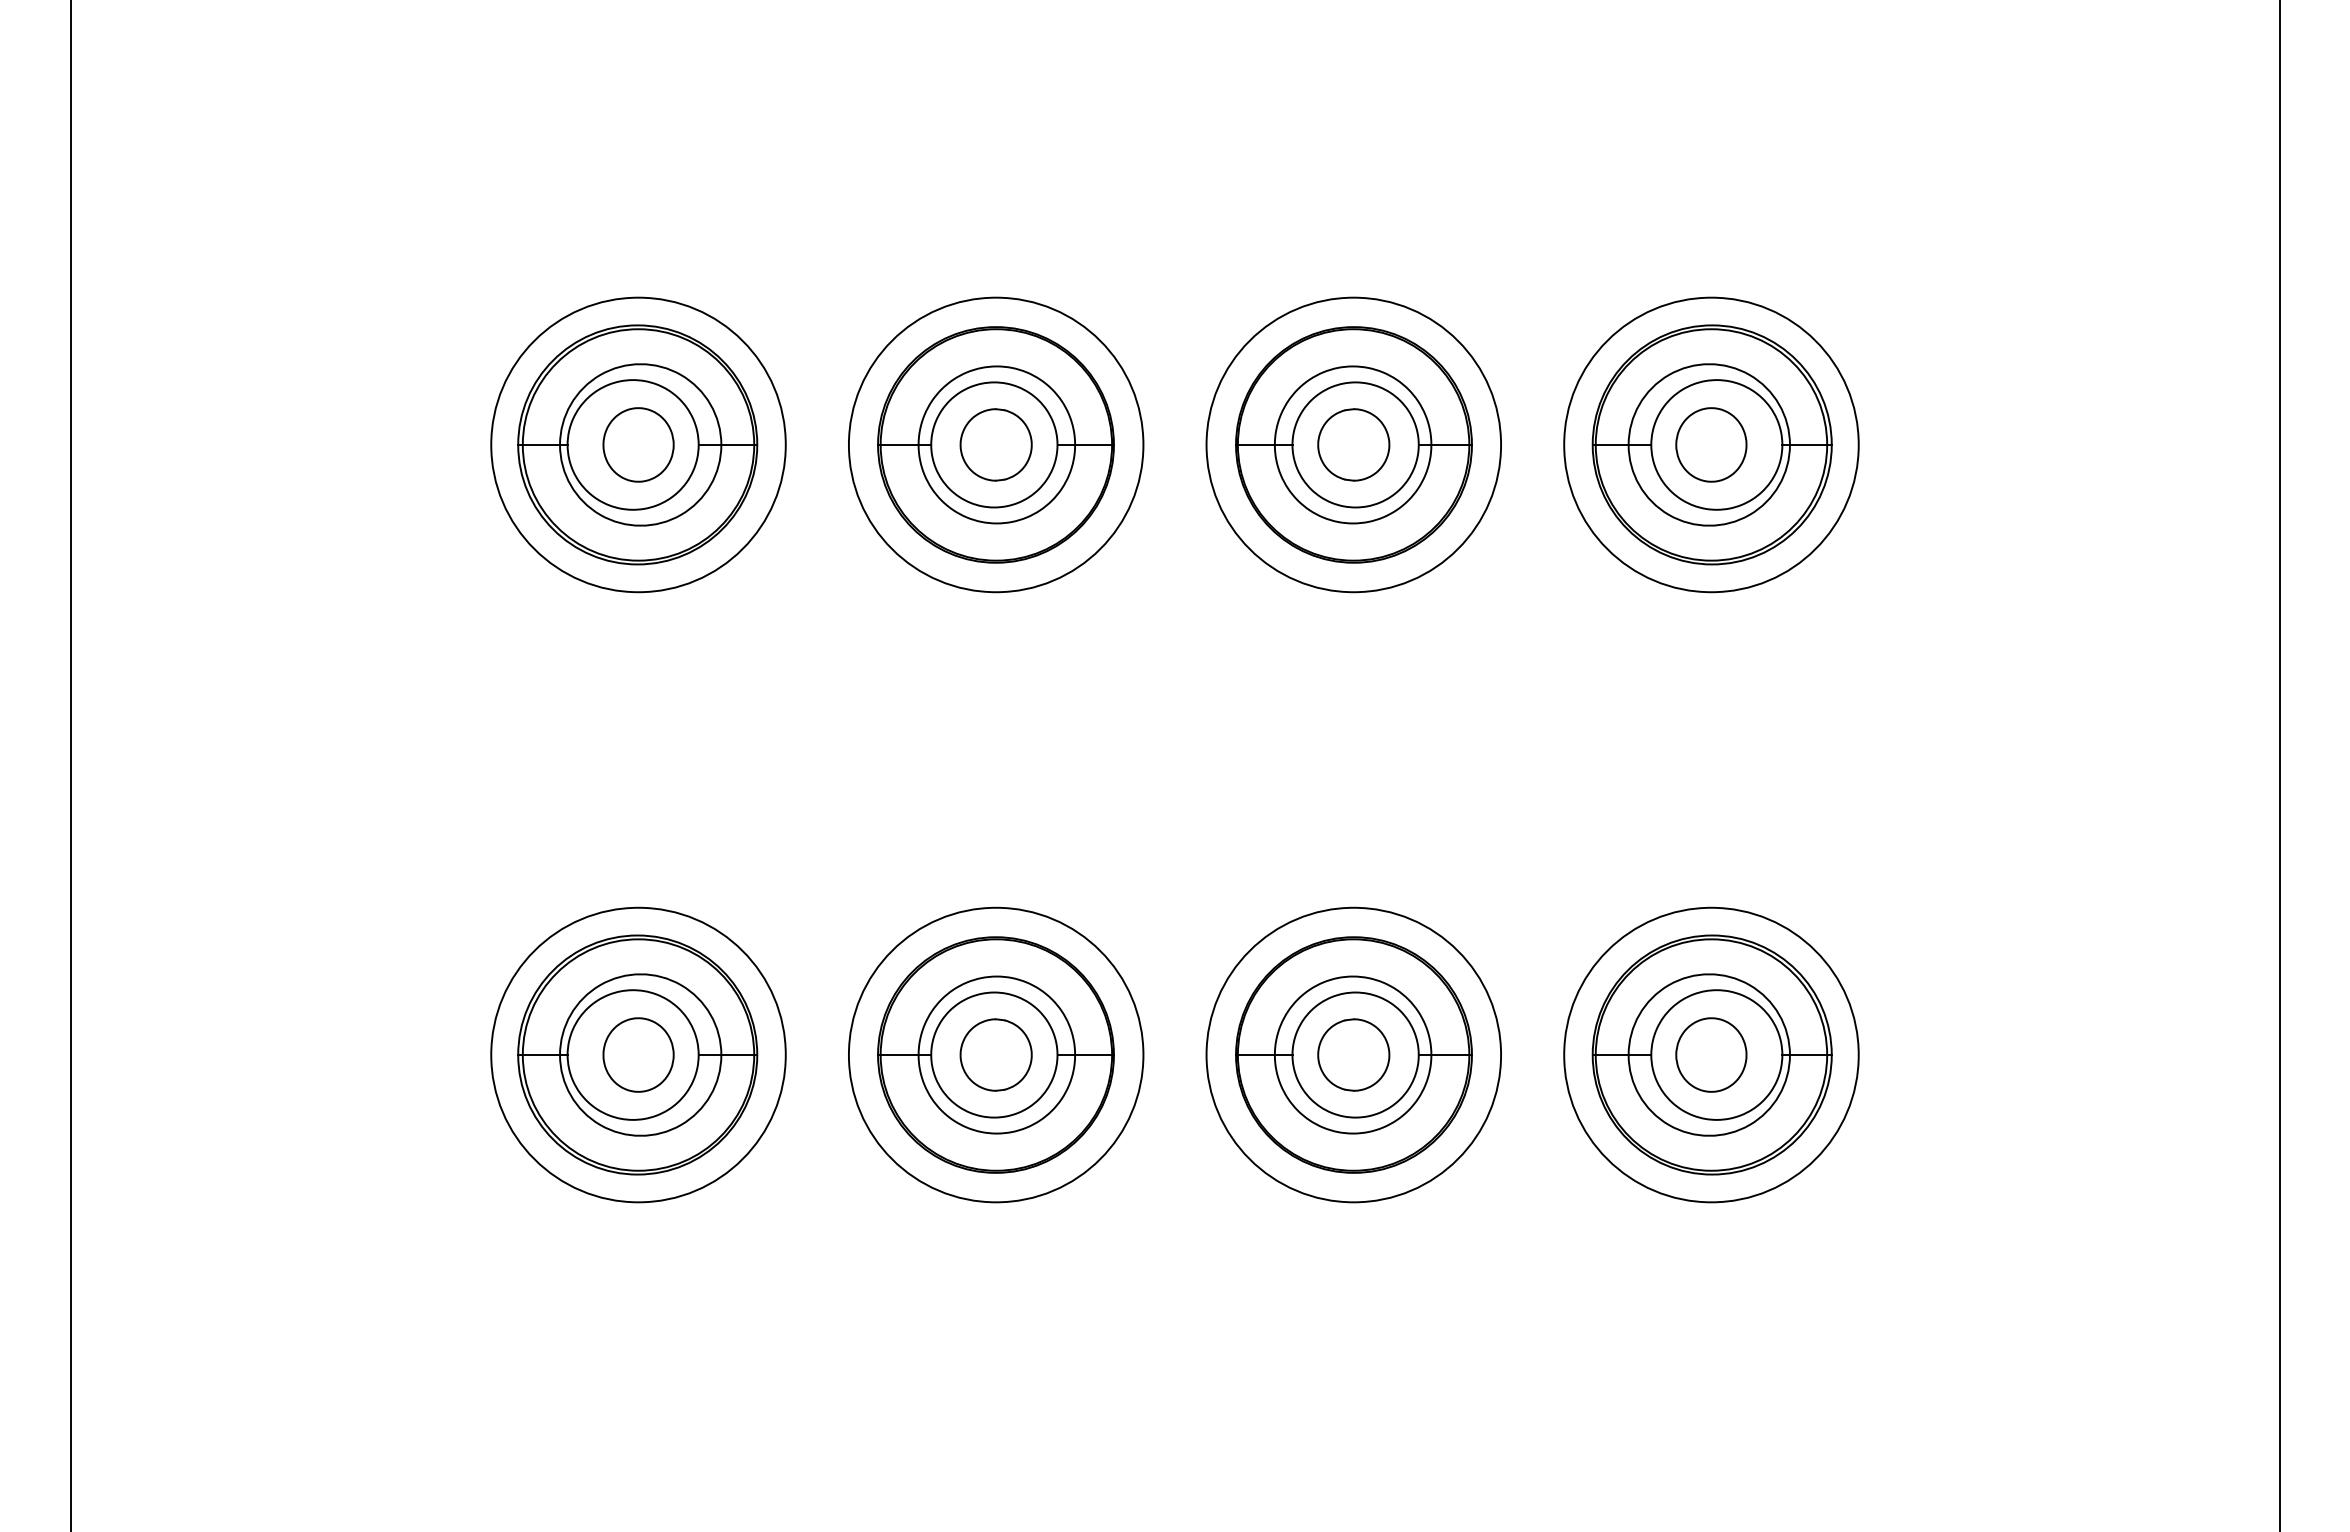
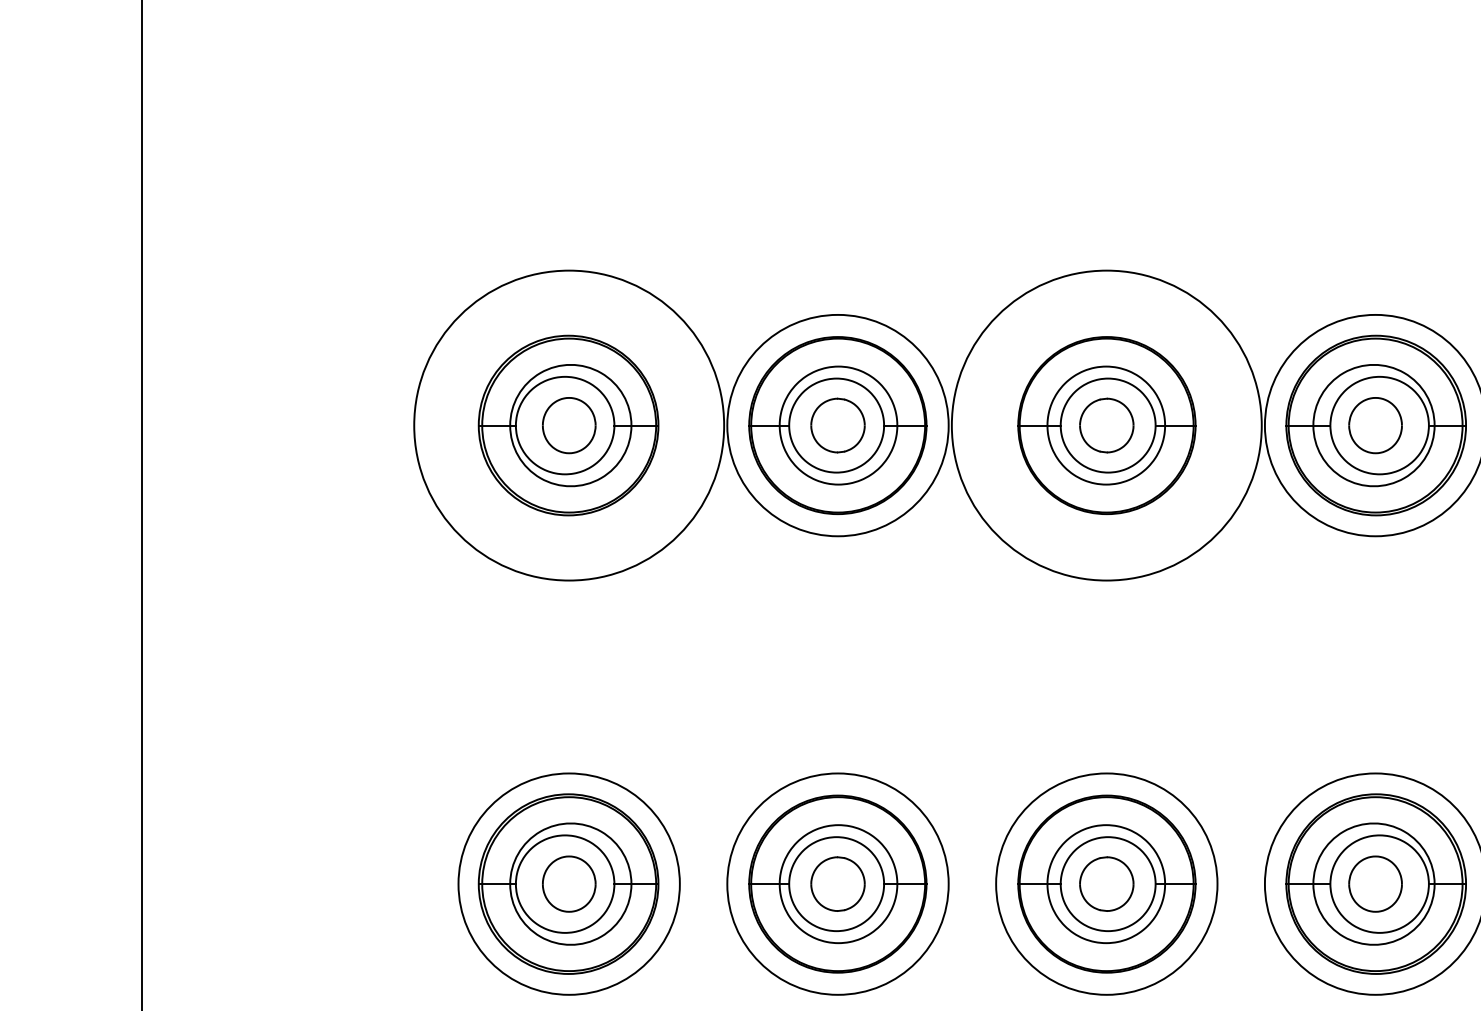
circle: (638, 444) -> (569, 425), size x1.4
circle: (1353, 444) -> (1106, 425), size x1.4

